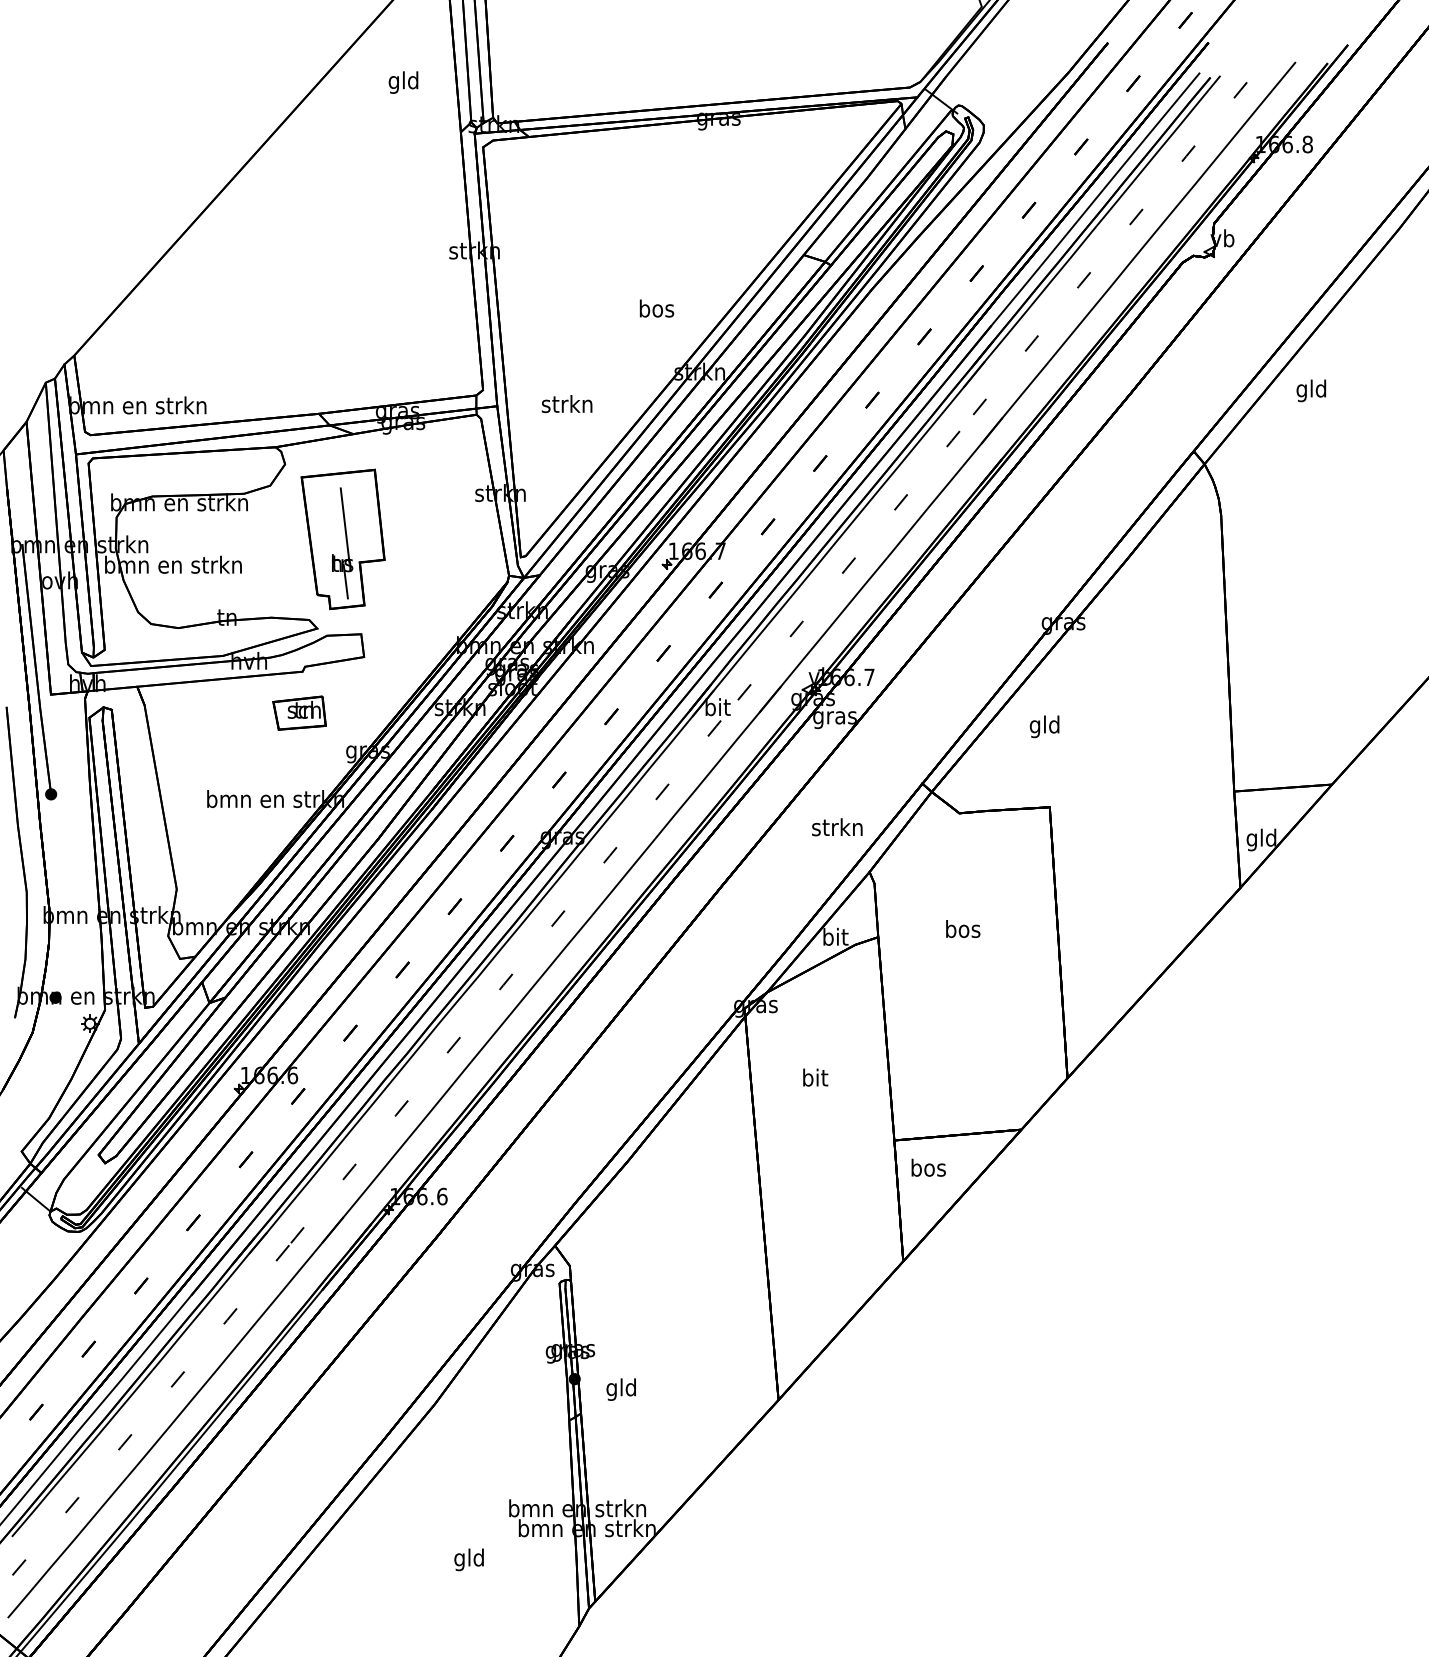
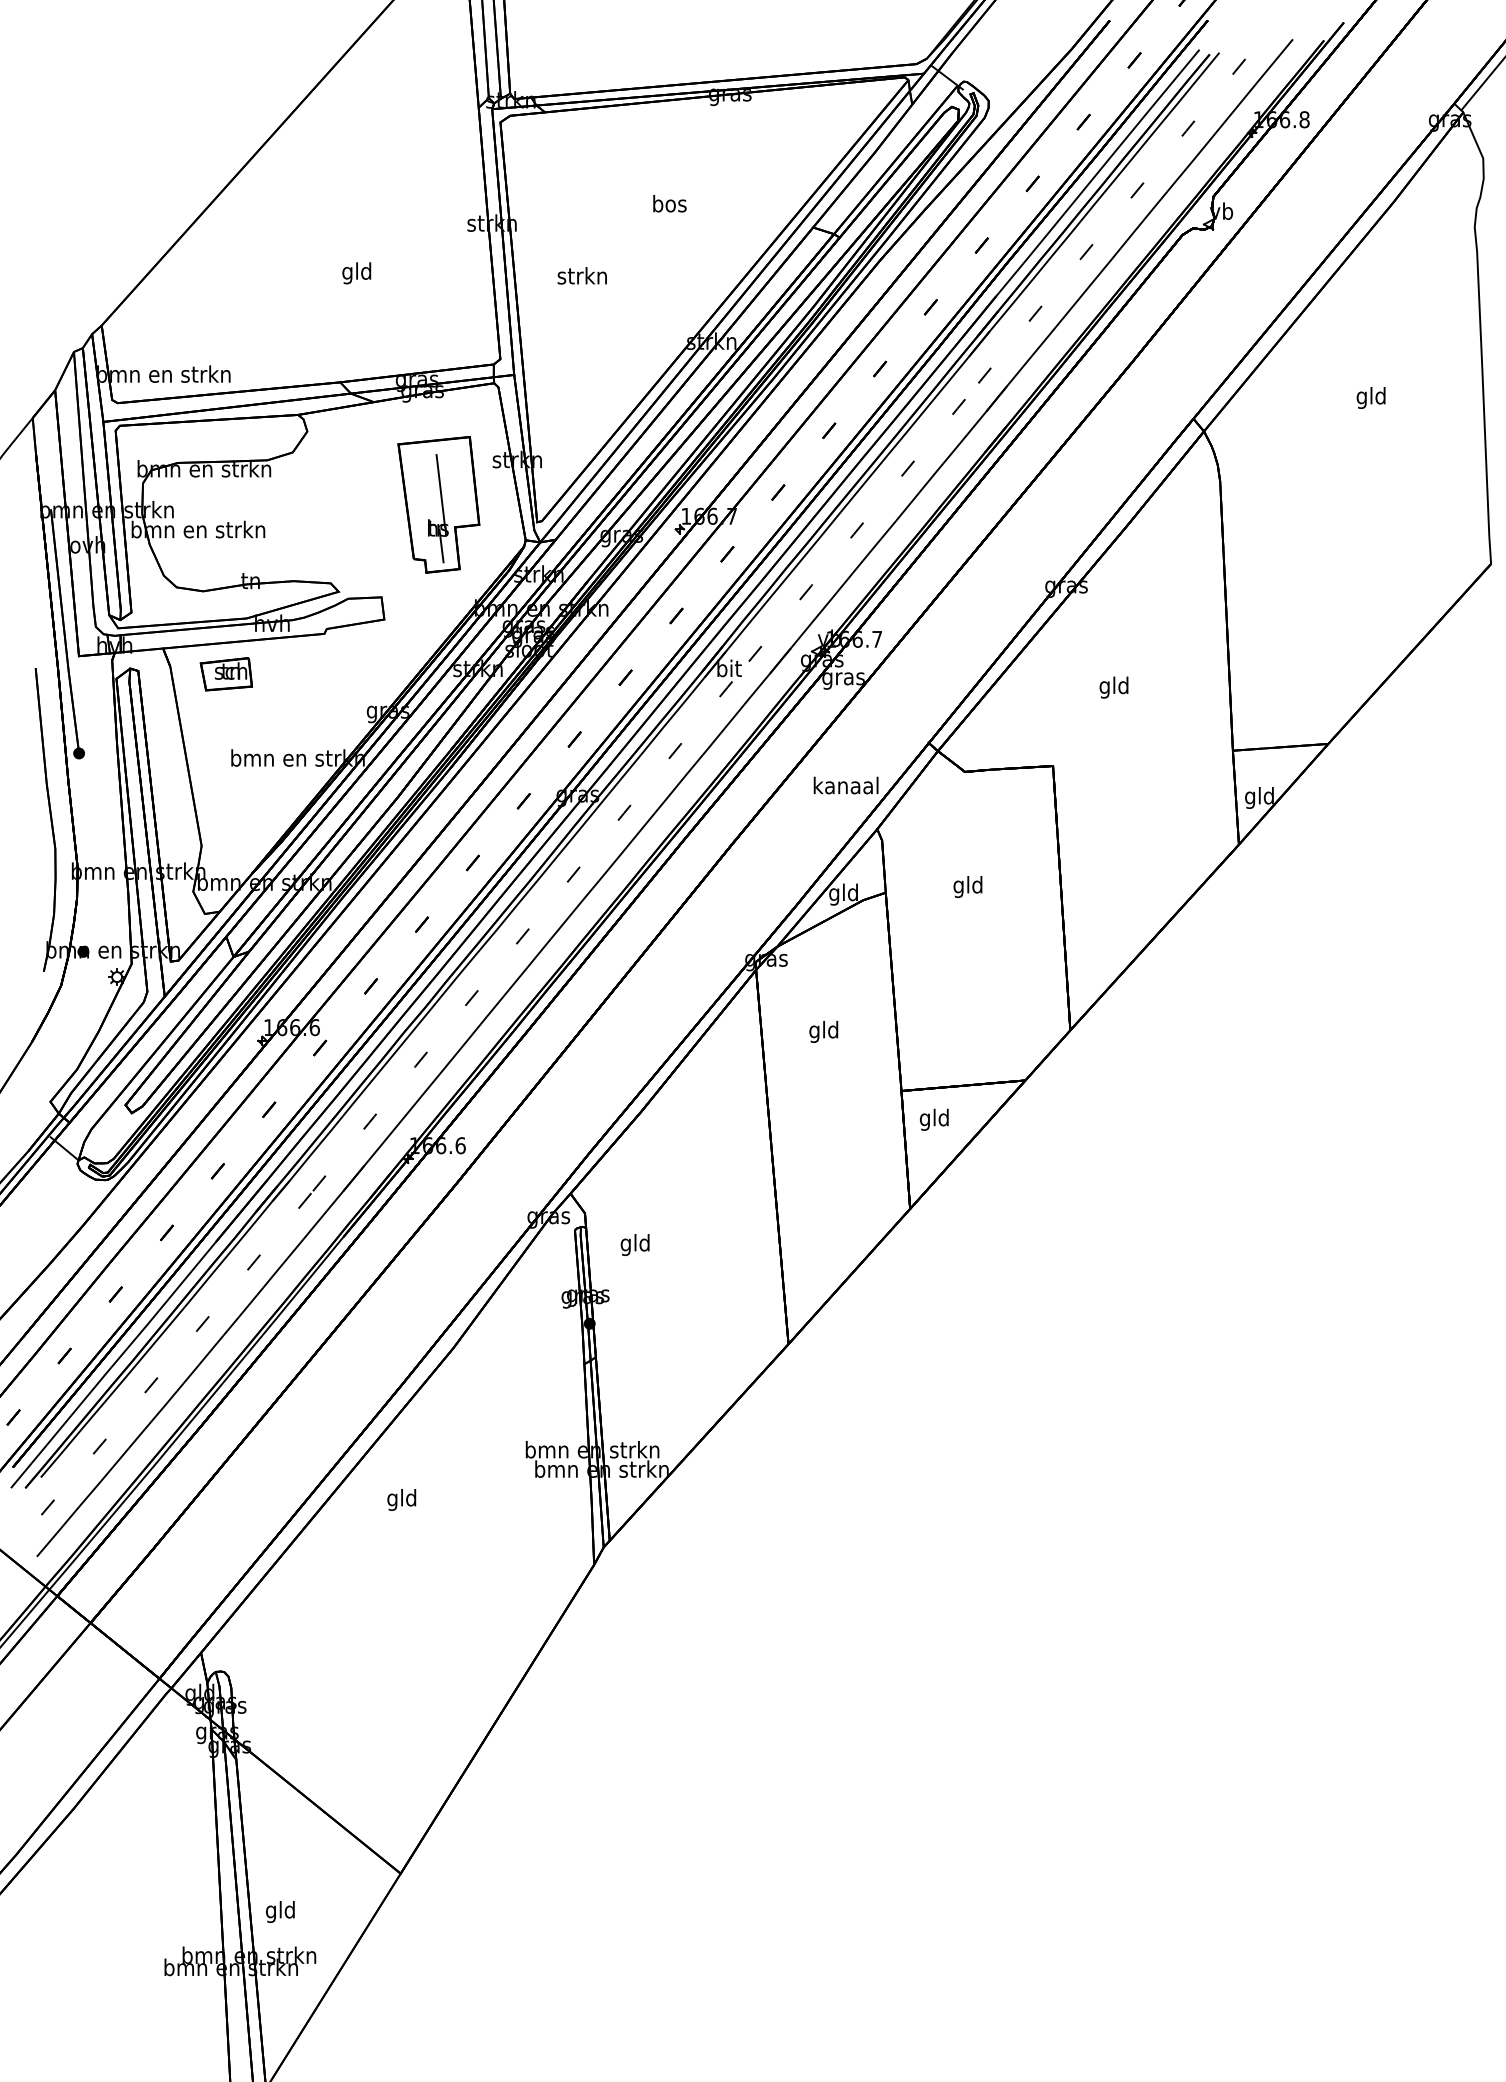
text: (403, 82) -> (356, 273), moved
text: (656, 308) -> (669, 203), moved
text: (1310, 390) -> (1370, 397), moved
text: (566, 403) -> (581, 275), moved
part: (342, 539) -> (438, 504), moved
part: (299, 713) -> (226, 674), moved
text: (1044, 726) -> (1113, 687), moved
text: (836, 827) -> (845, 785), strkn -> kanaal
text: (963, 931) -> (968, 887), bos -> gld
text: (834, 938) -> (843, 894), bit -> gld
text: (814, 1079) -> (823, 1031), bit -> gld
text: (928, 1169) -> (934, 1119), bos -> gld
text: (620, 1389) -> (634, 1244), moved
text: (468, 1559) -> (401, 1499), moved

